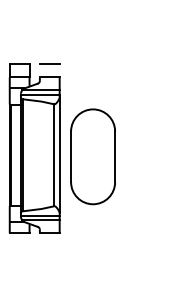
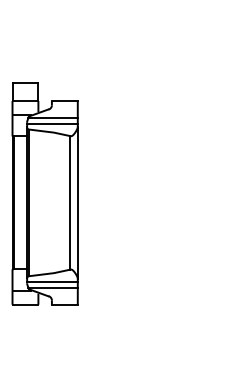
line: (49, 64) -> (64, 83), removed
part: (93, 156) -> (121, 204), removed

